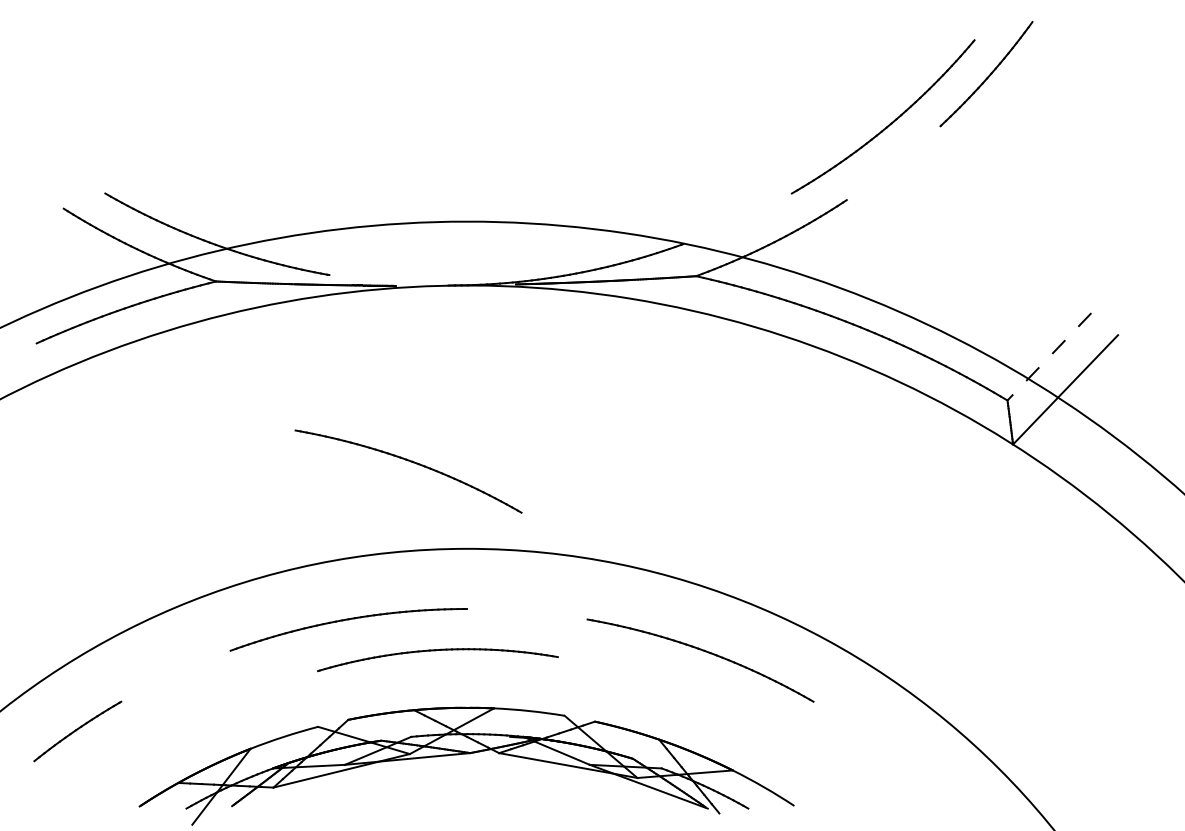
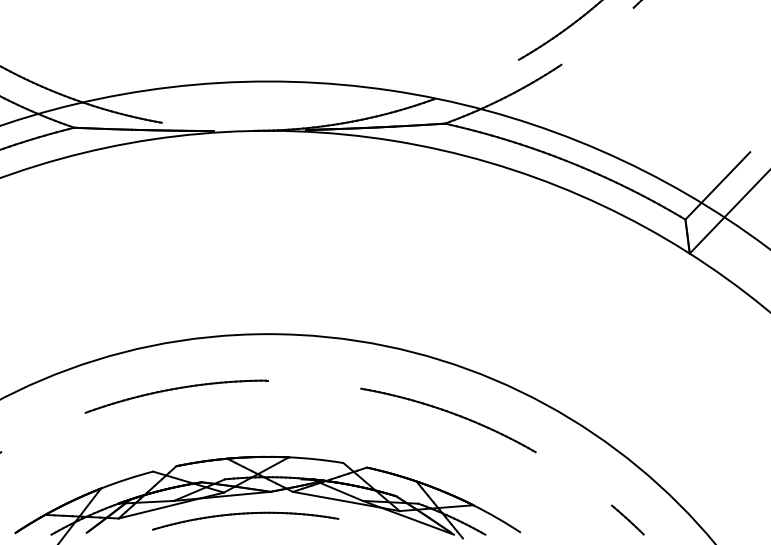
line: (1049, 356) -> (717, 185), dashed -> solid
part: (410, 462) -> (224, 267), removed
part: (436, 651) -> (244, 514), moved
line: (932, 789) -> (627, 519), added

